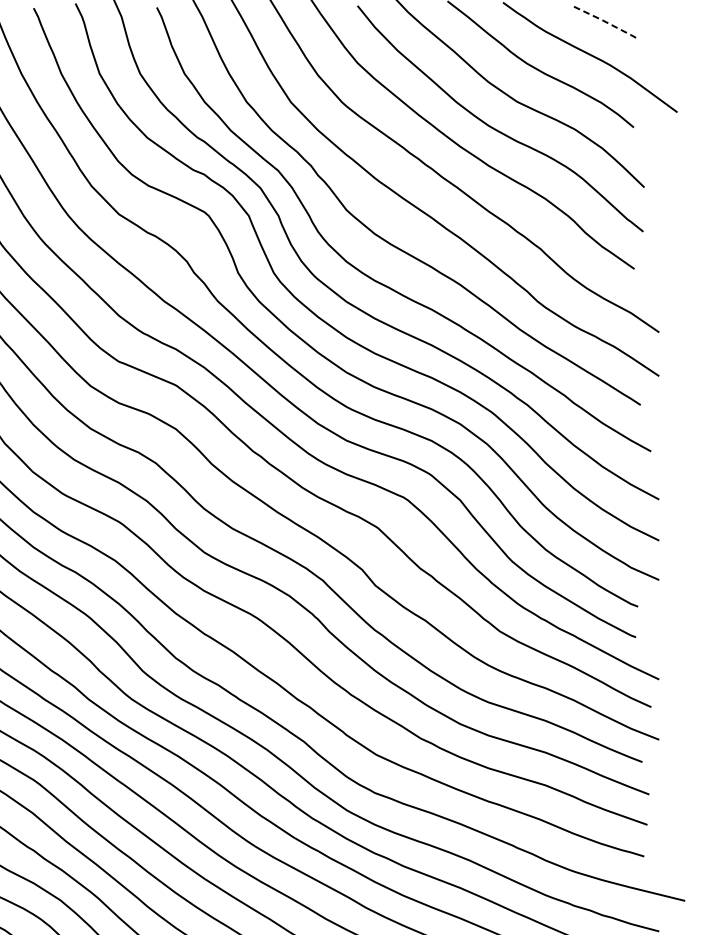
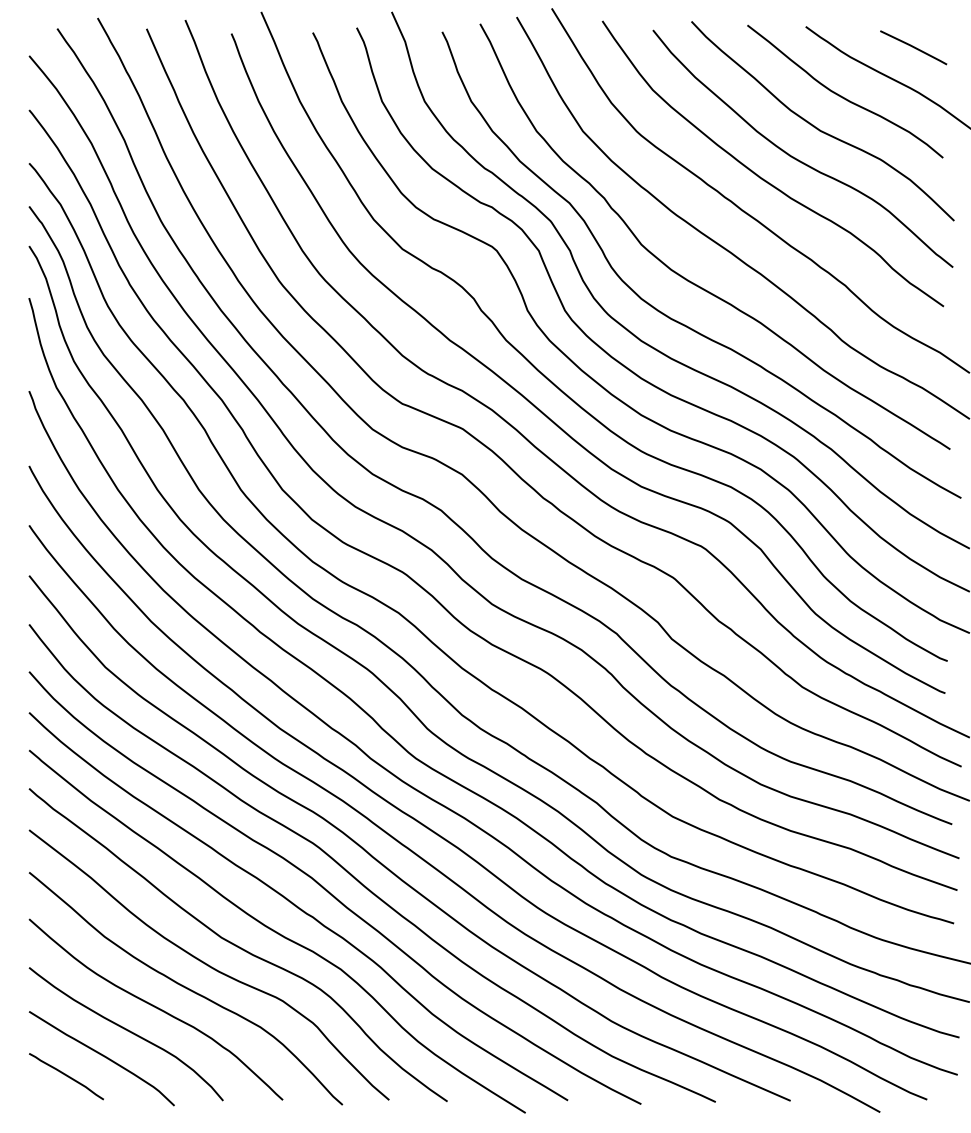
line: (606, 22) -> (914, 47), dashed -> solid

